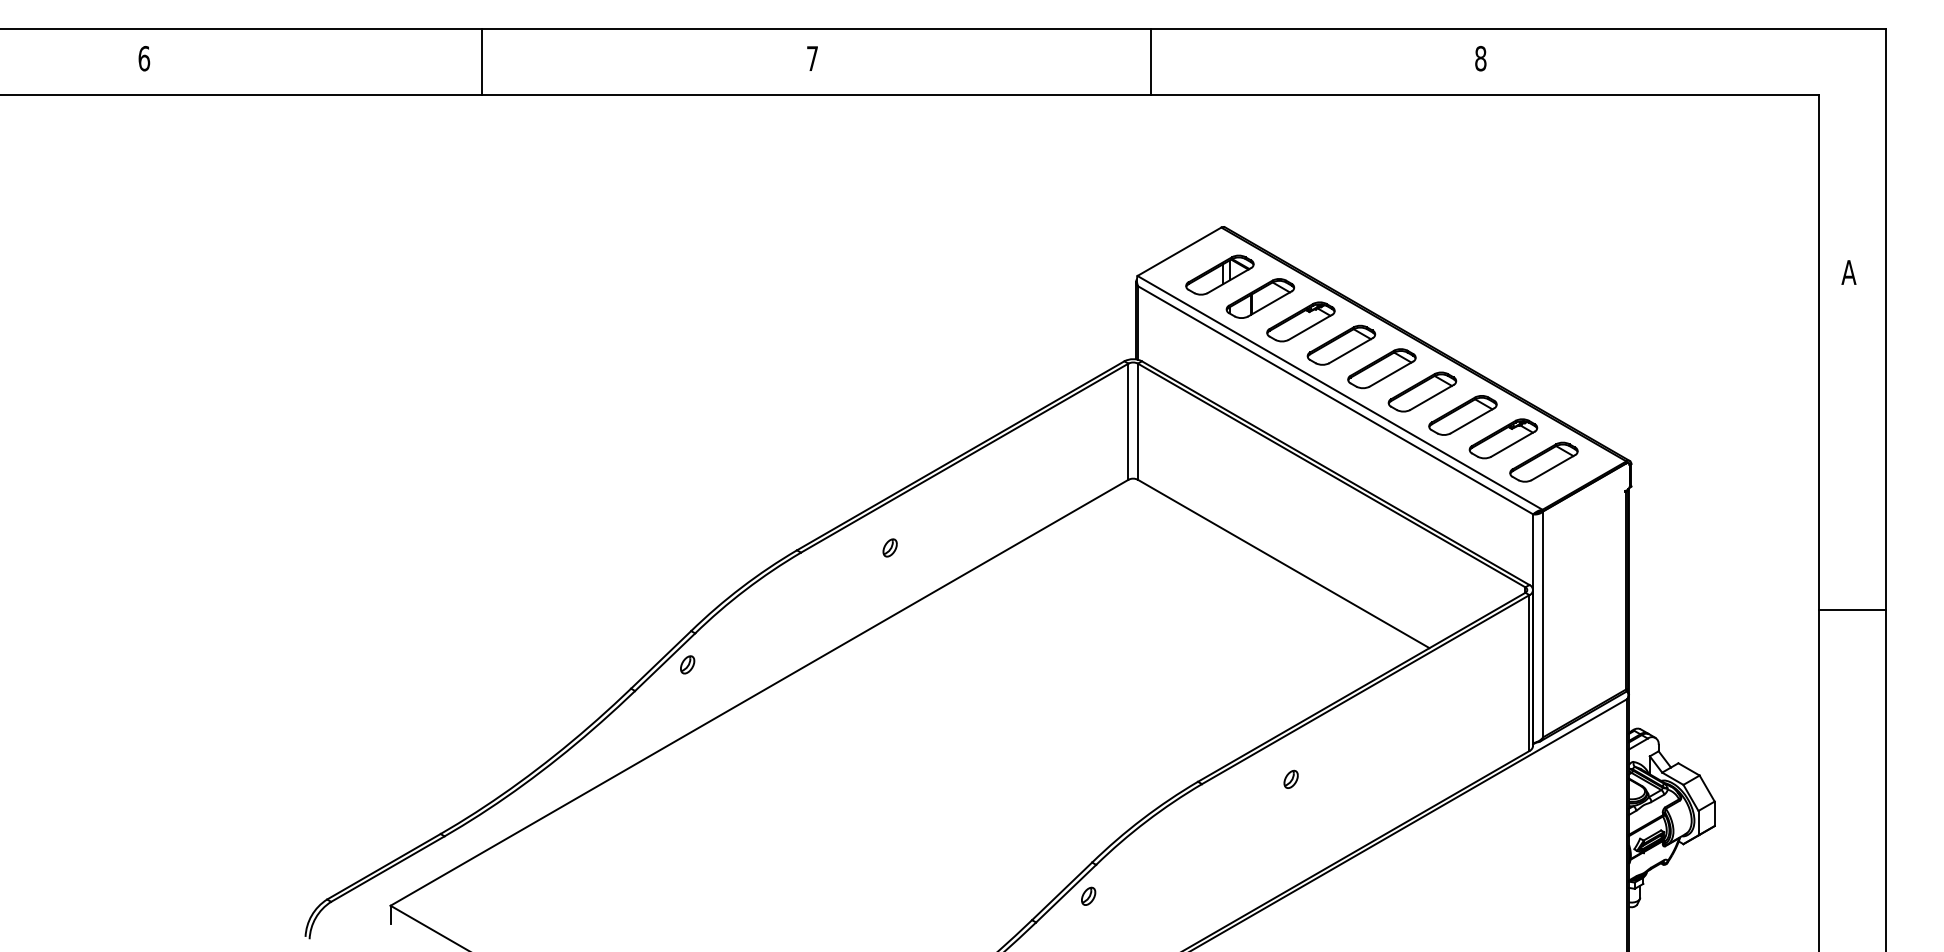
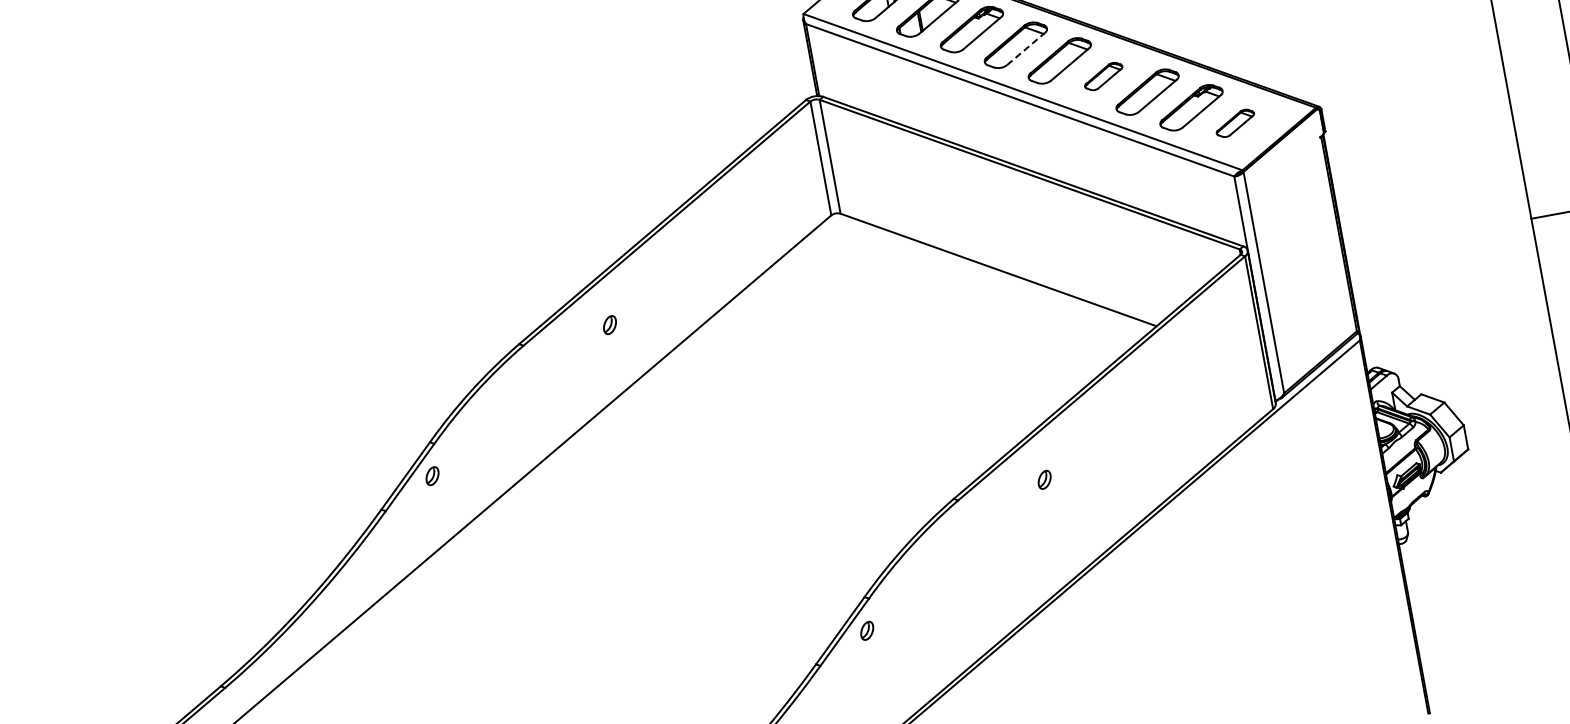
line: (1350, 350) -> (1025, 48), solid -> dashed
part: (1422, 391) -> (1103, 75), size x0.6
part: (1543, 461) -> (1234, 122), size x0.6

